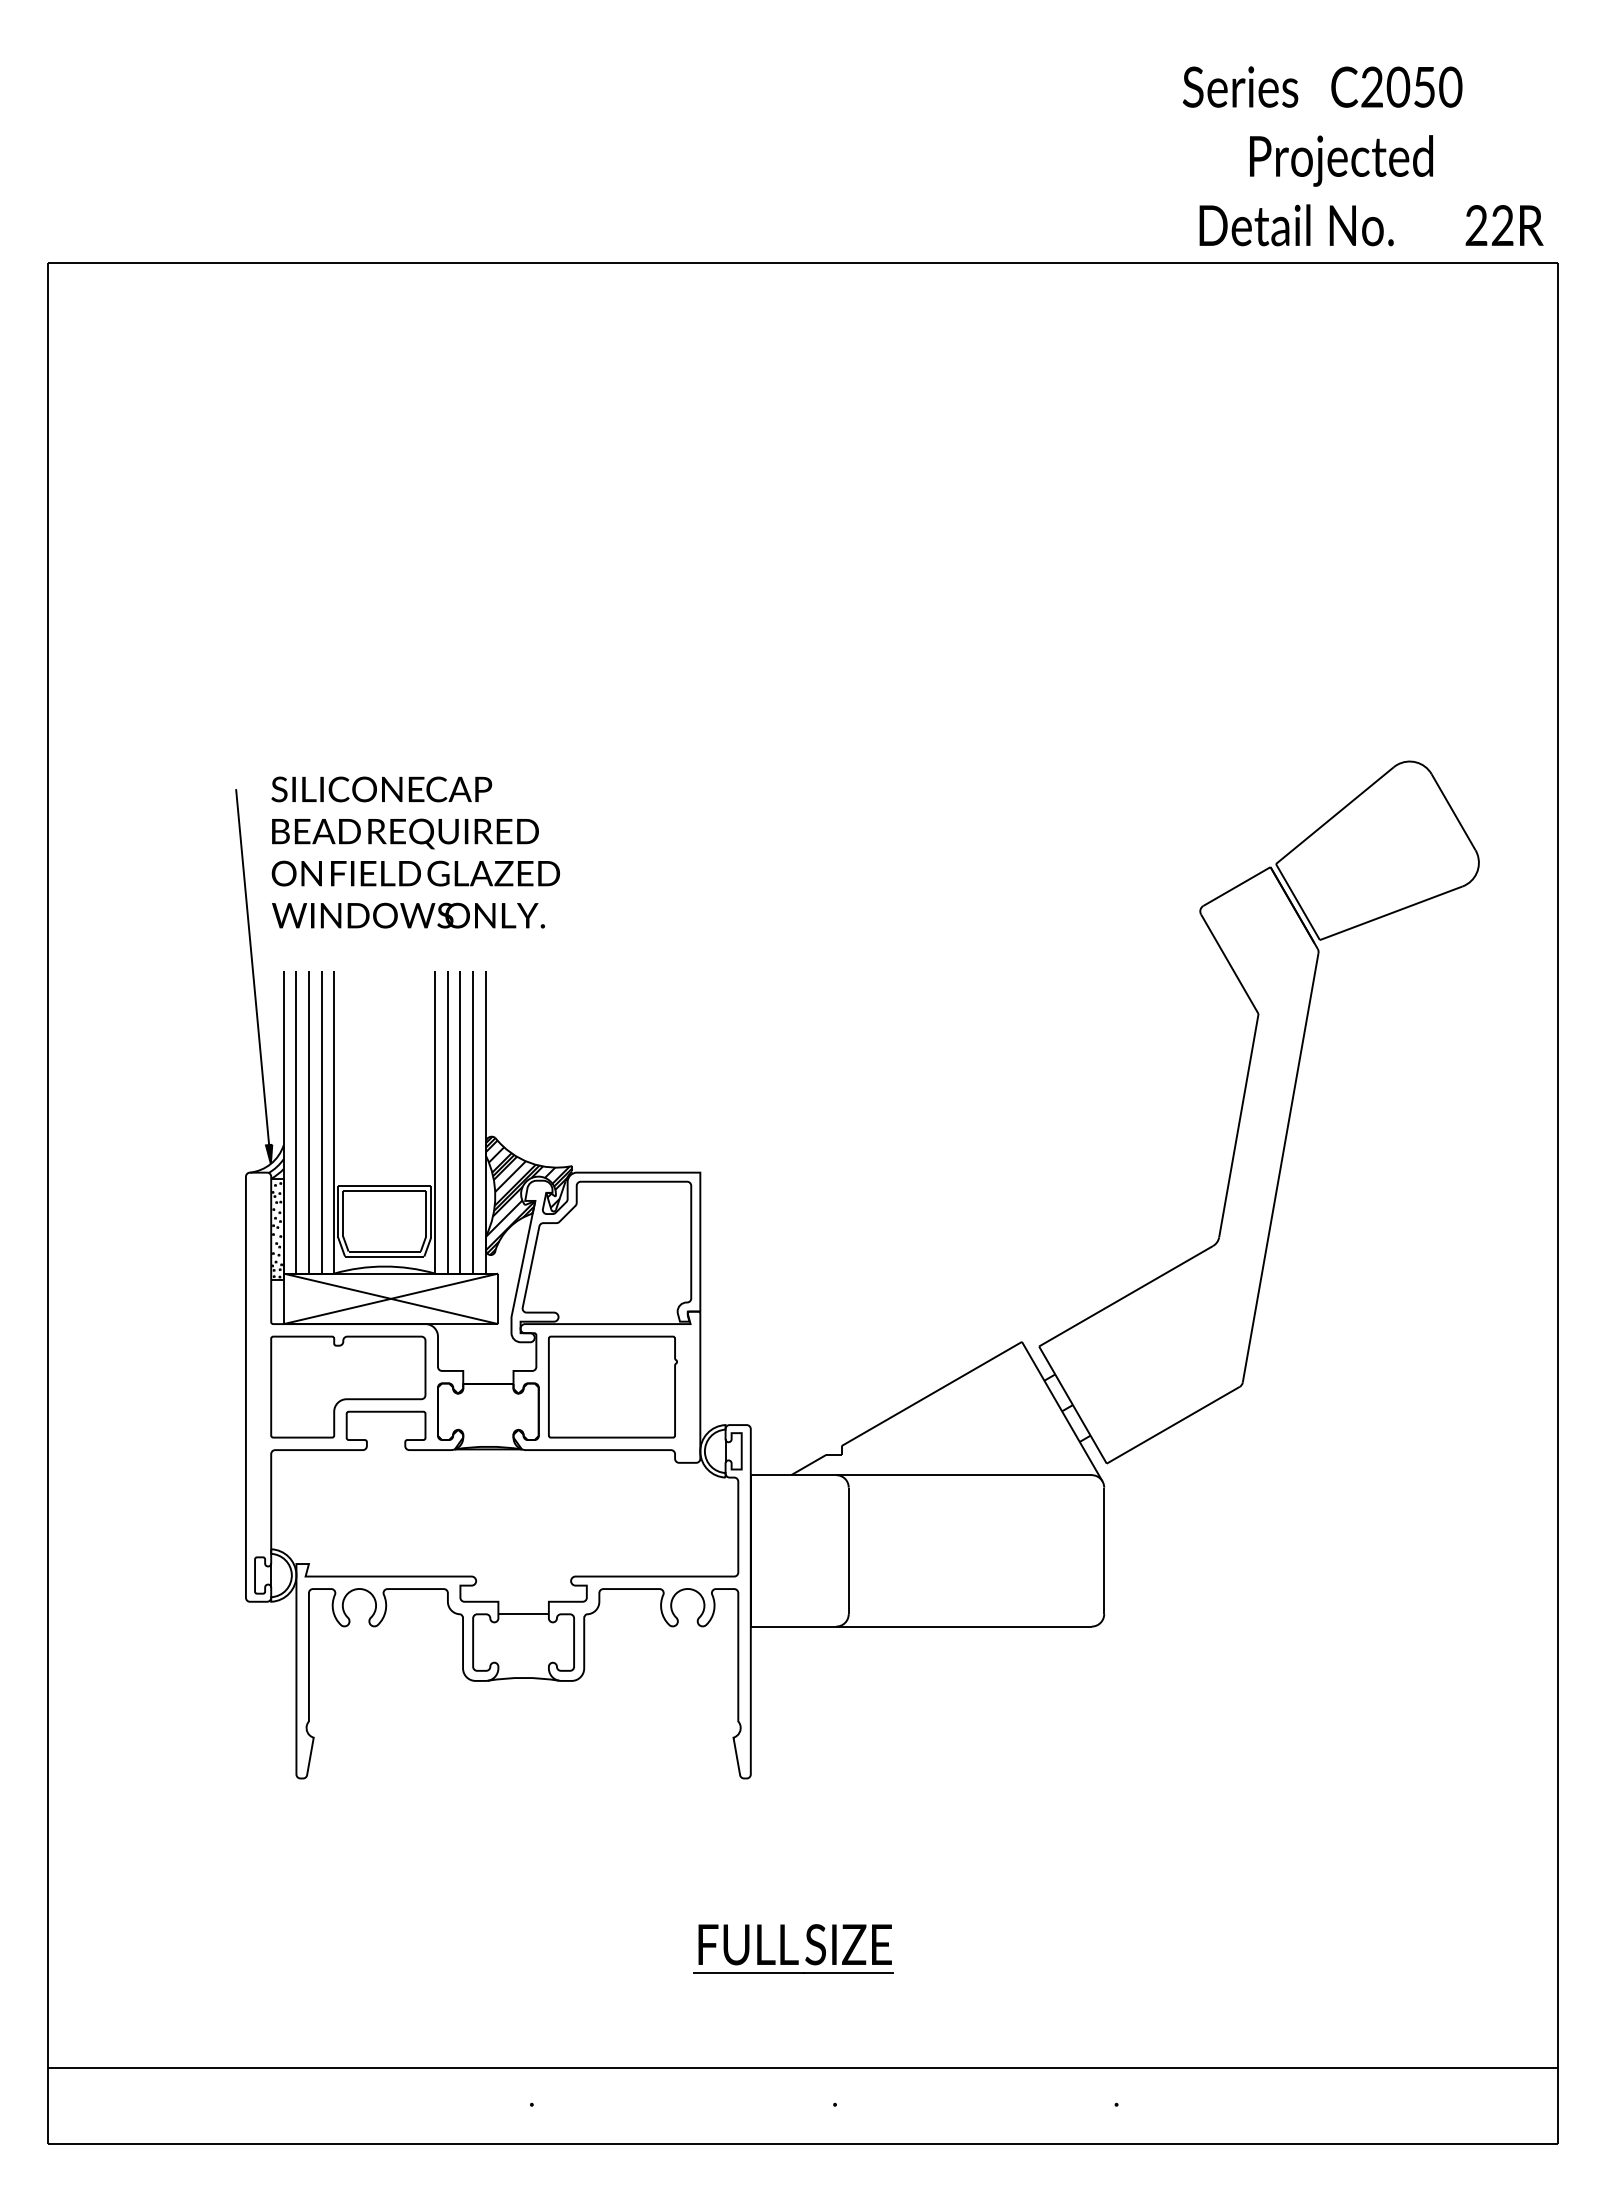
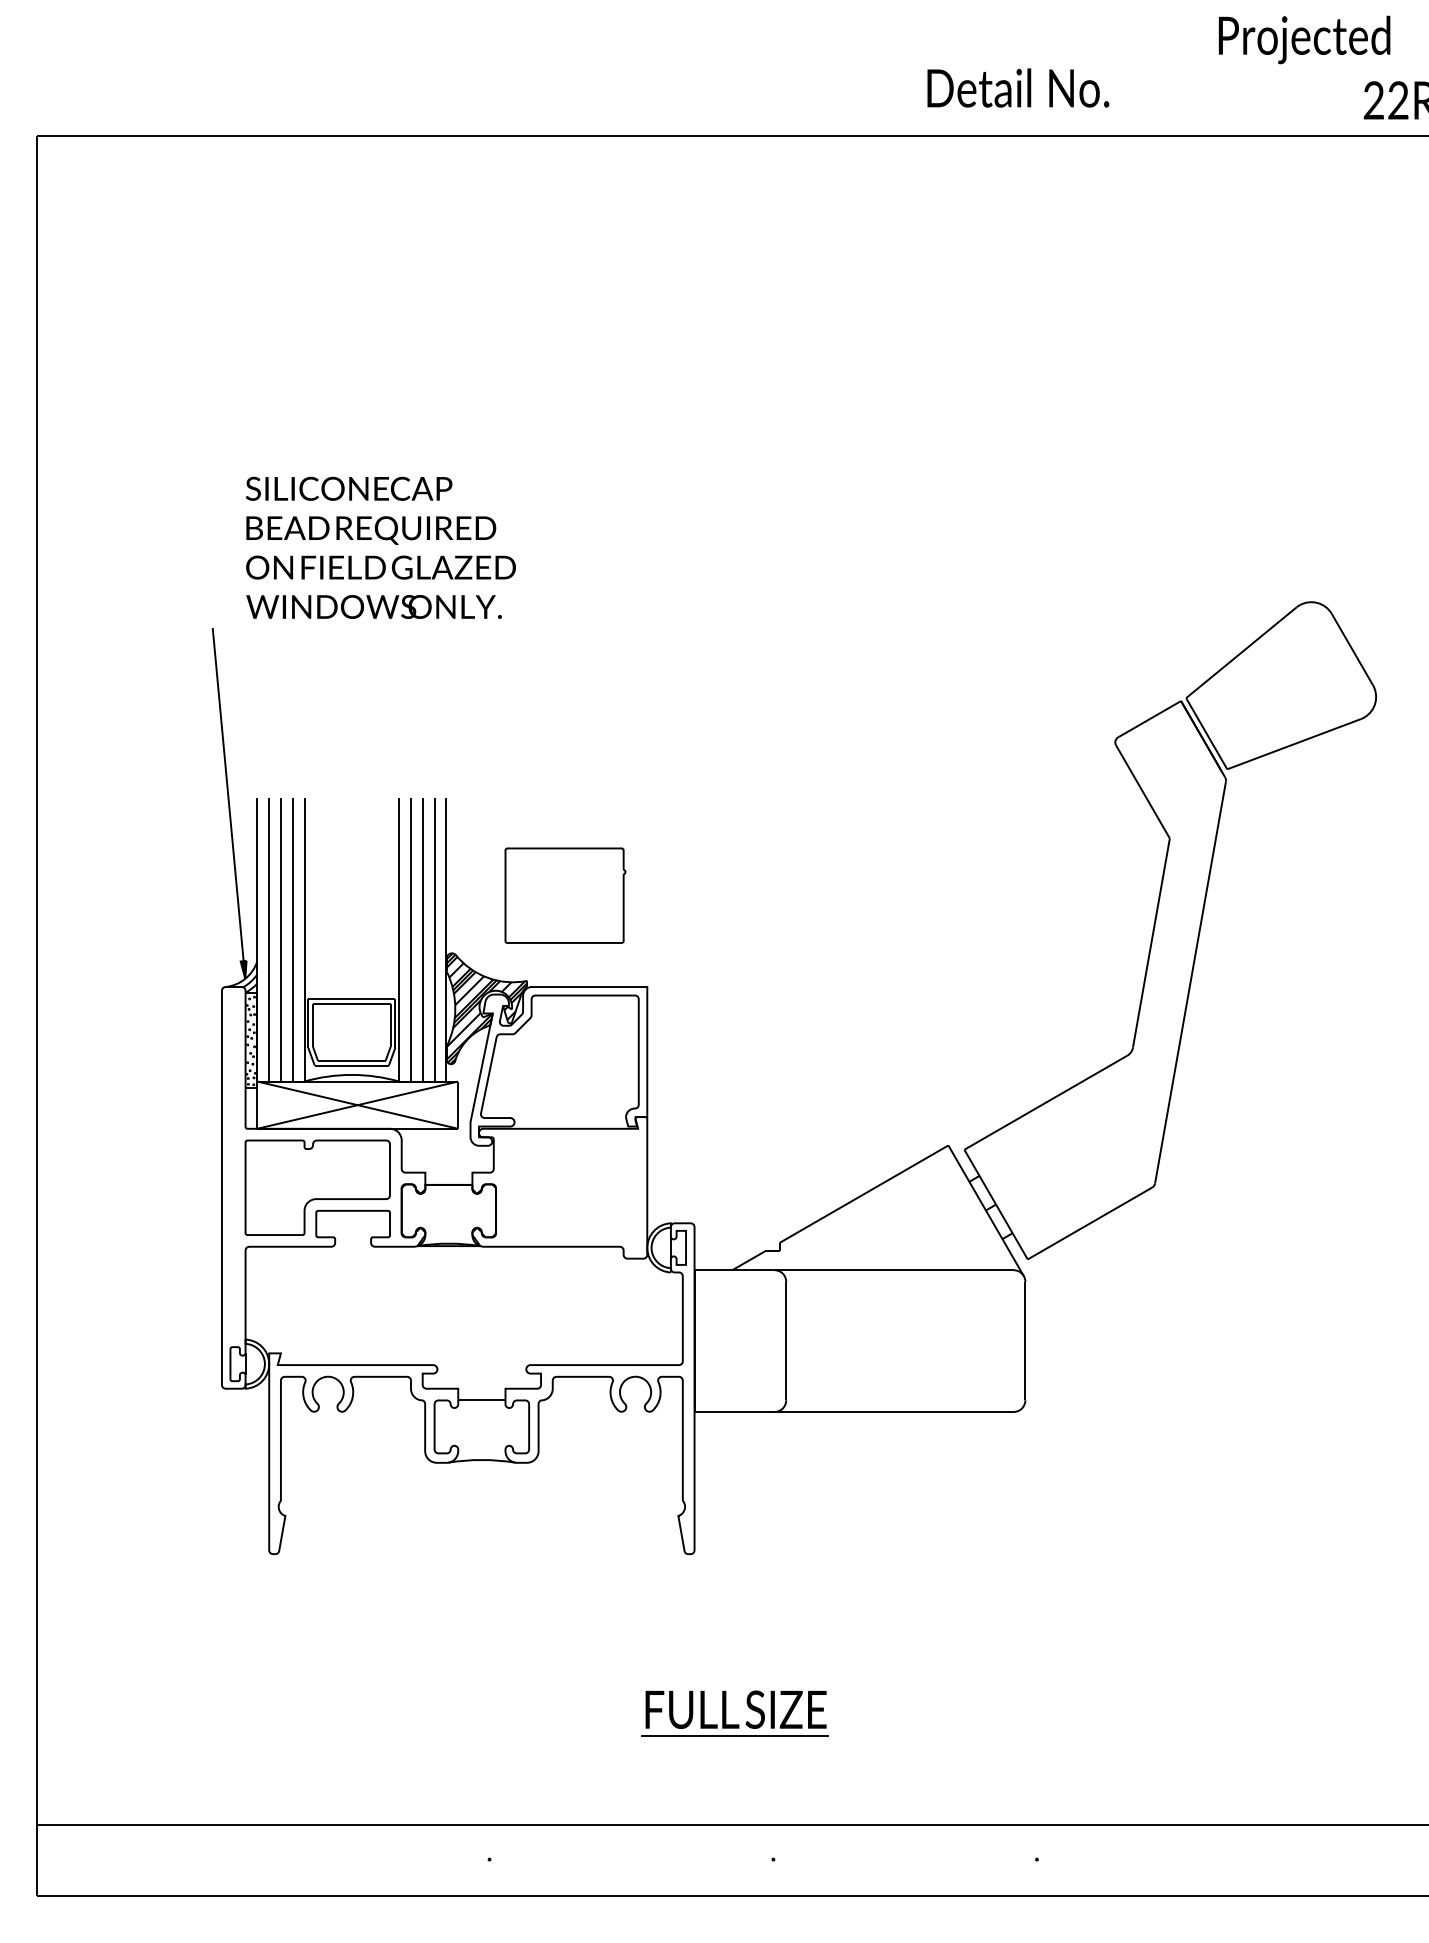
text: (1341, 160) -> (1304, 39), moved
text: (1296, 225) -> (1018, 88), moved
text: (415, 852) -> (380, 547), moved
part: (612, 1386) -> (565, 895), moved

